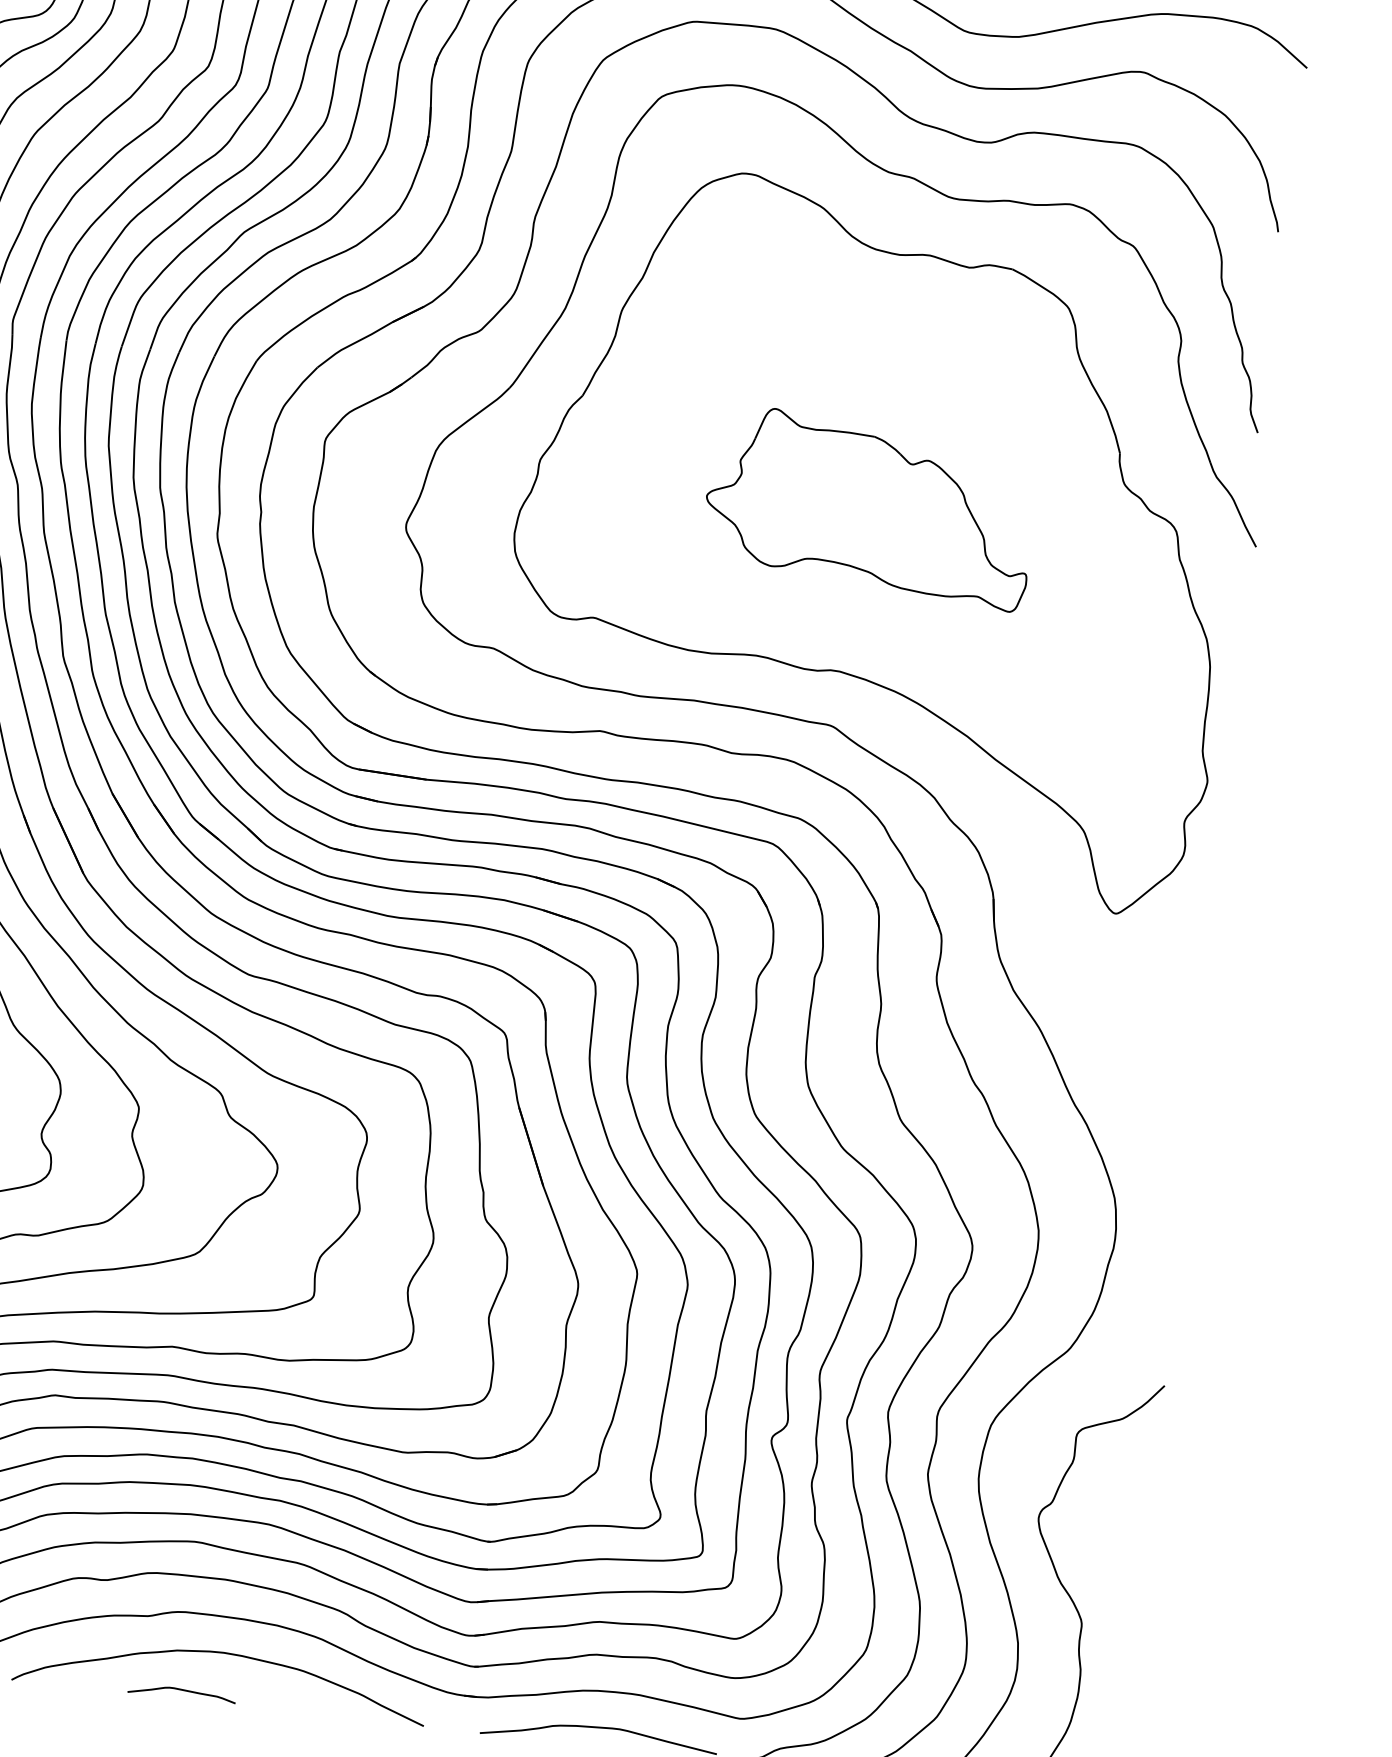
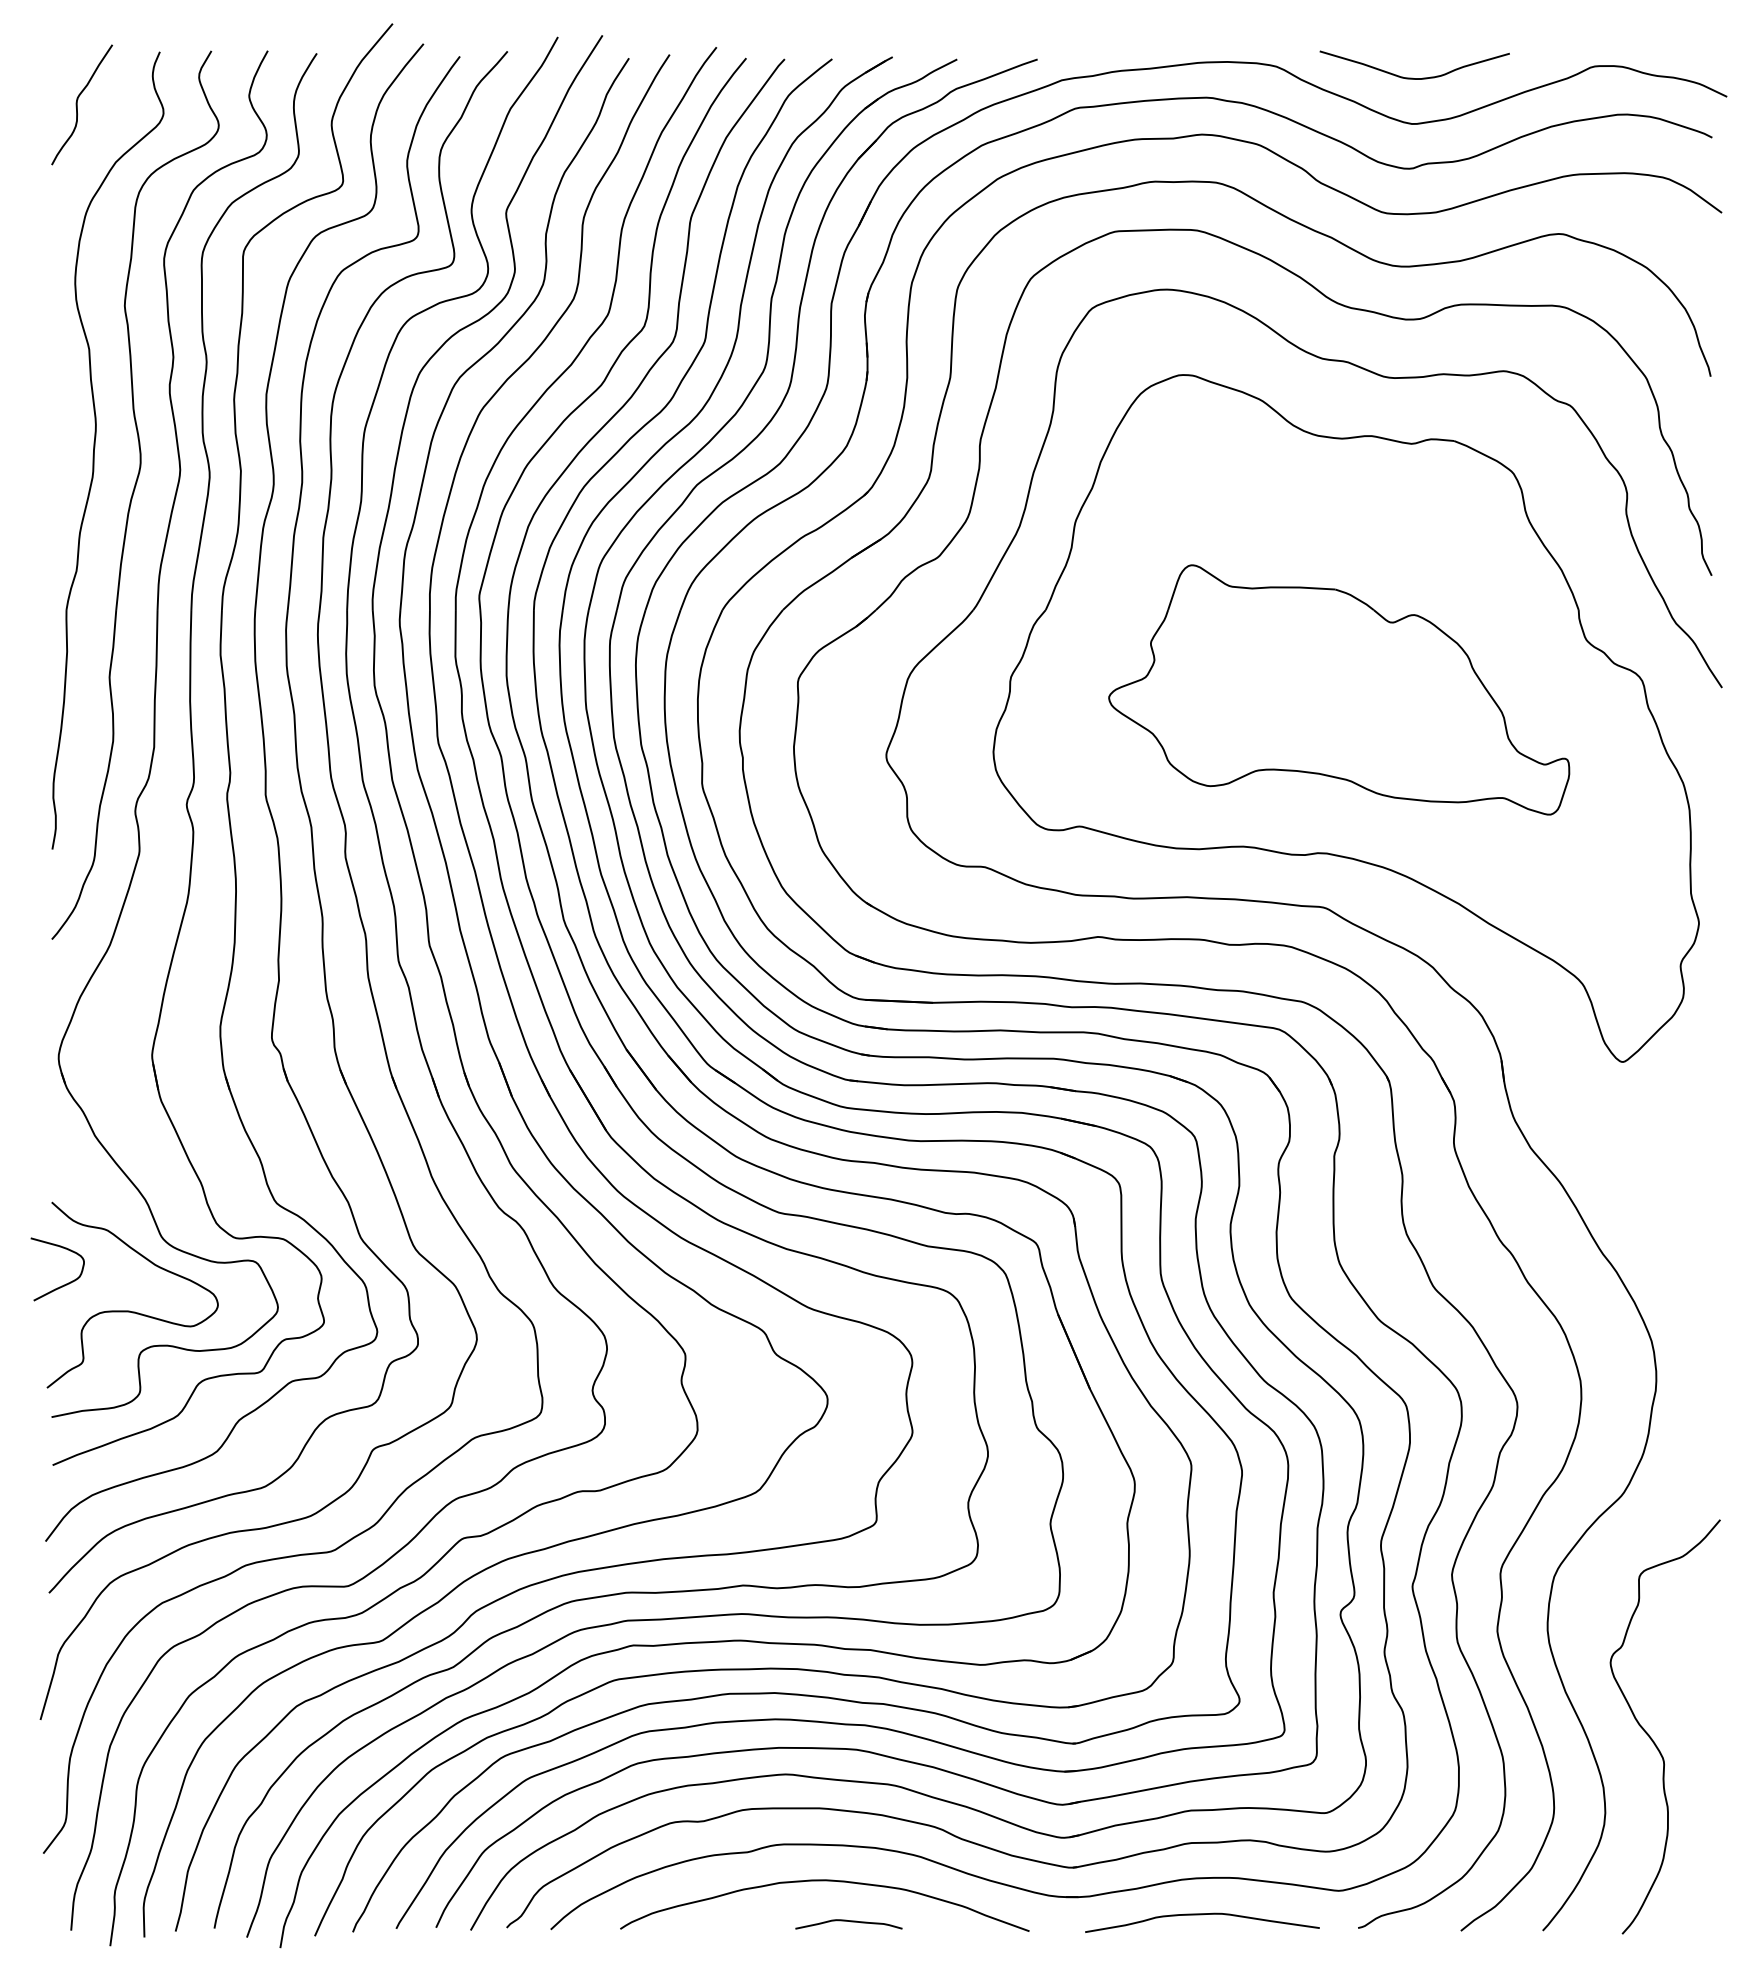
part: (870, 507) -> (1339, 689), size x1.43
curve: (183, 1691) -> (850, 1922), moved

